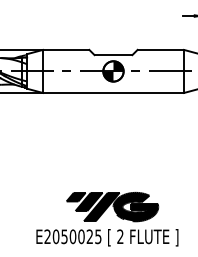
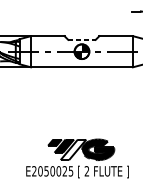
line: (113, 55) -> (81, 40), solid -> dashed
fill: (101, 206) -> (73, 149), removed

